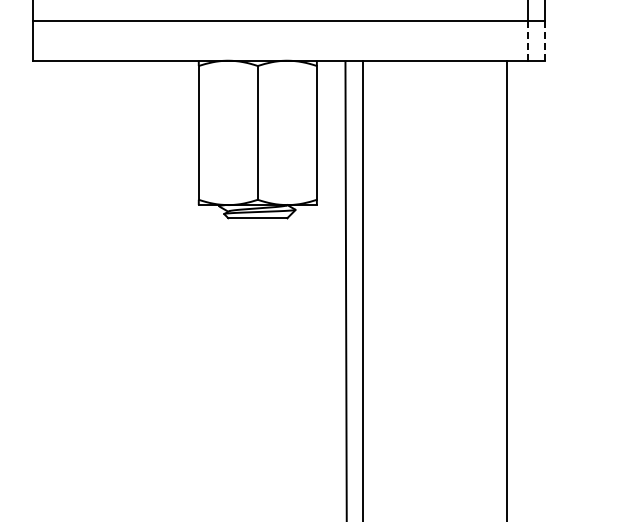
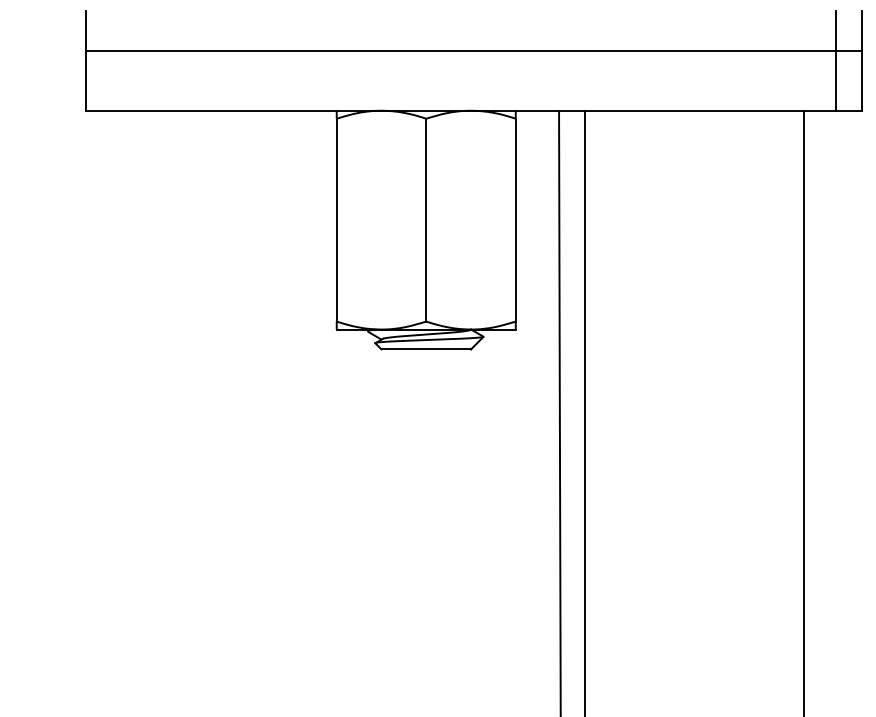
line: (528, 41) -> (836, 81), dashed -> solid
line: (545, 41) -> (862, 81), dashed -> solid

